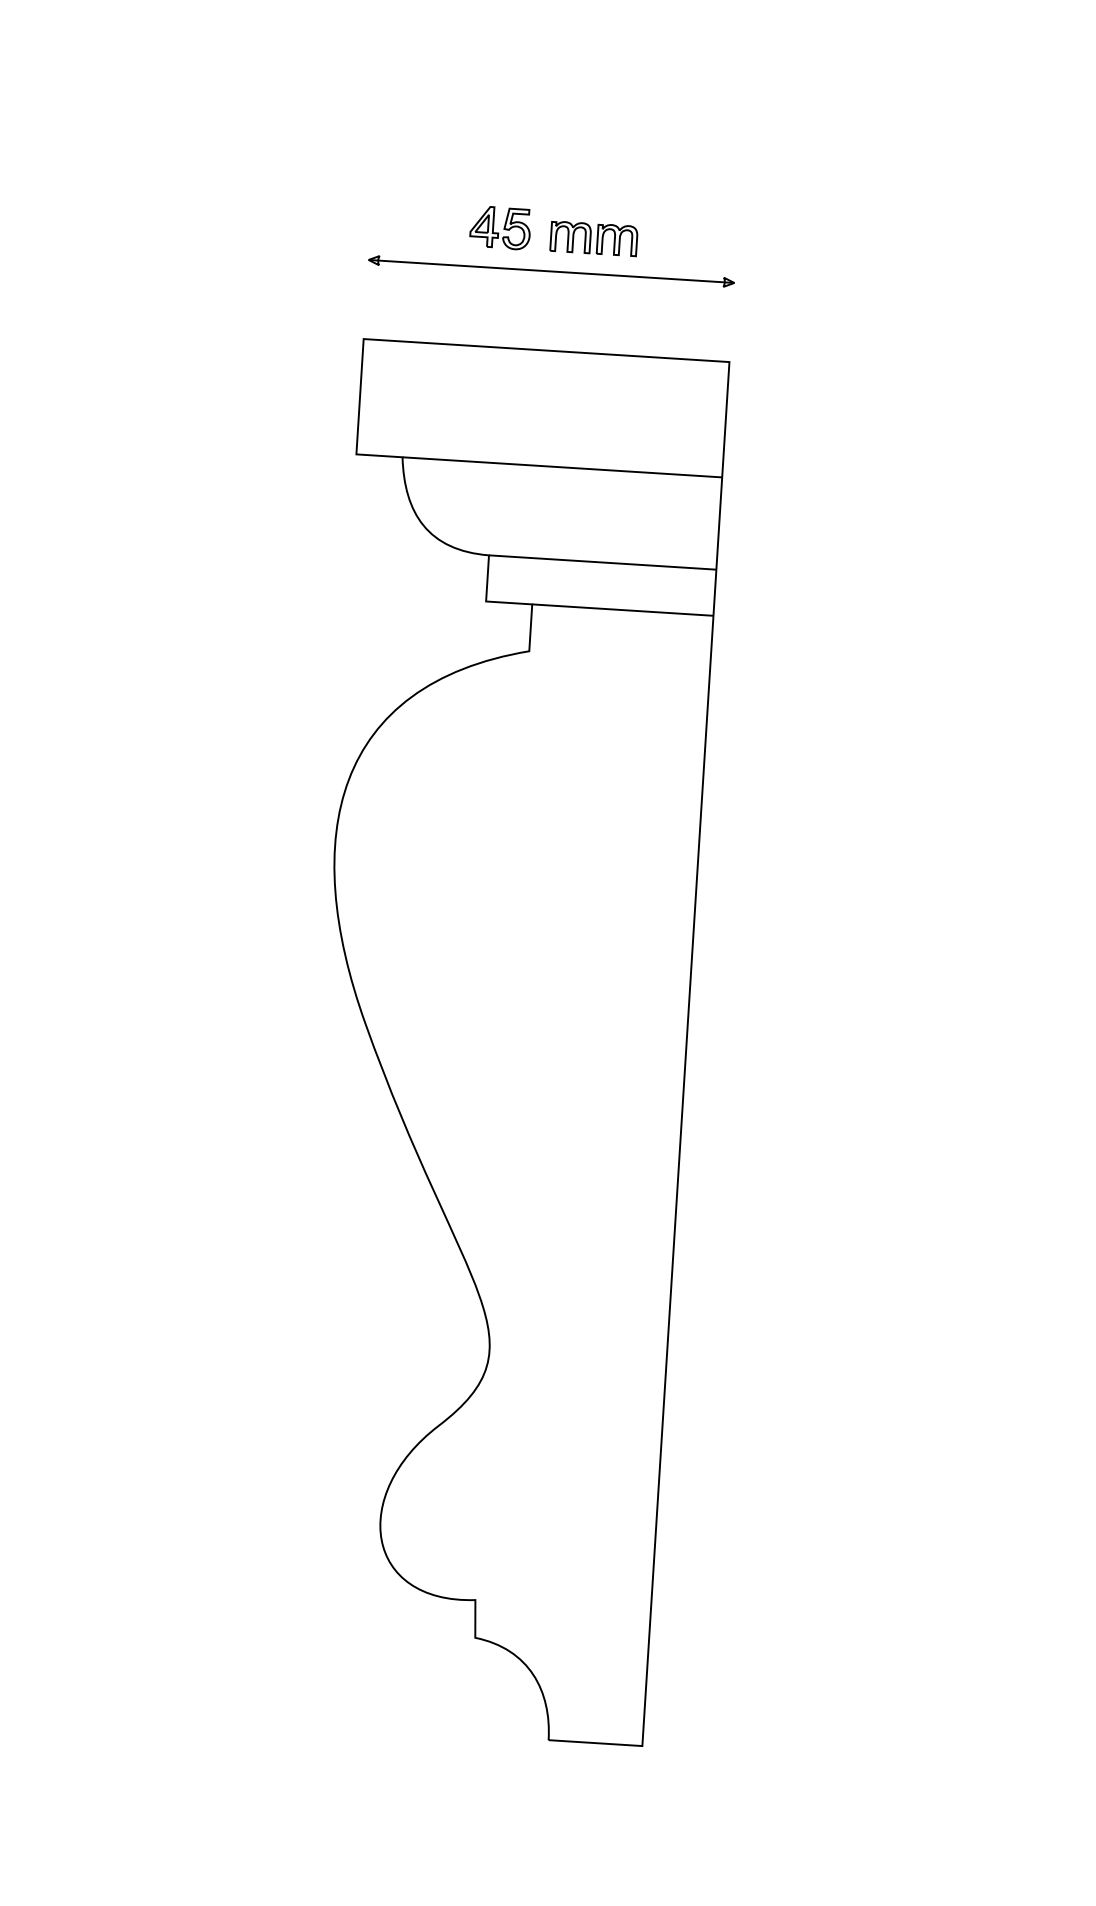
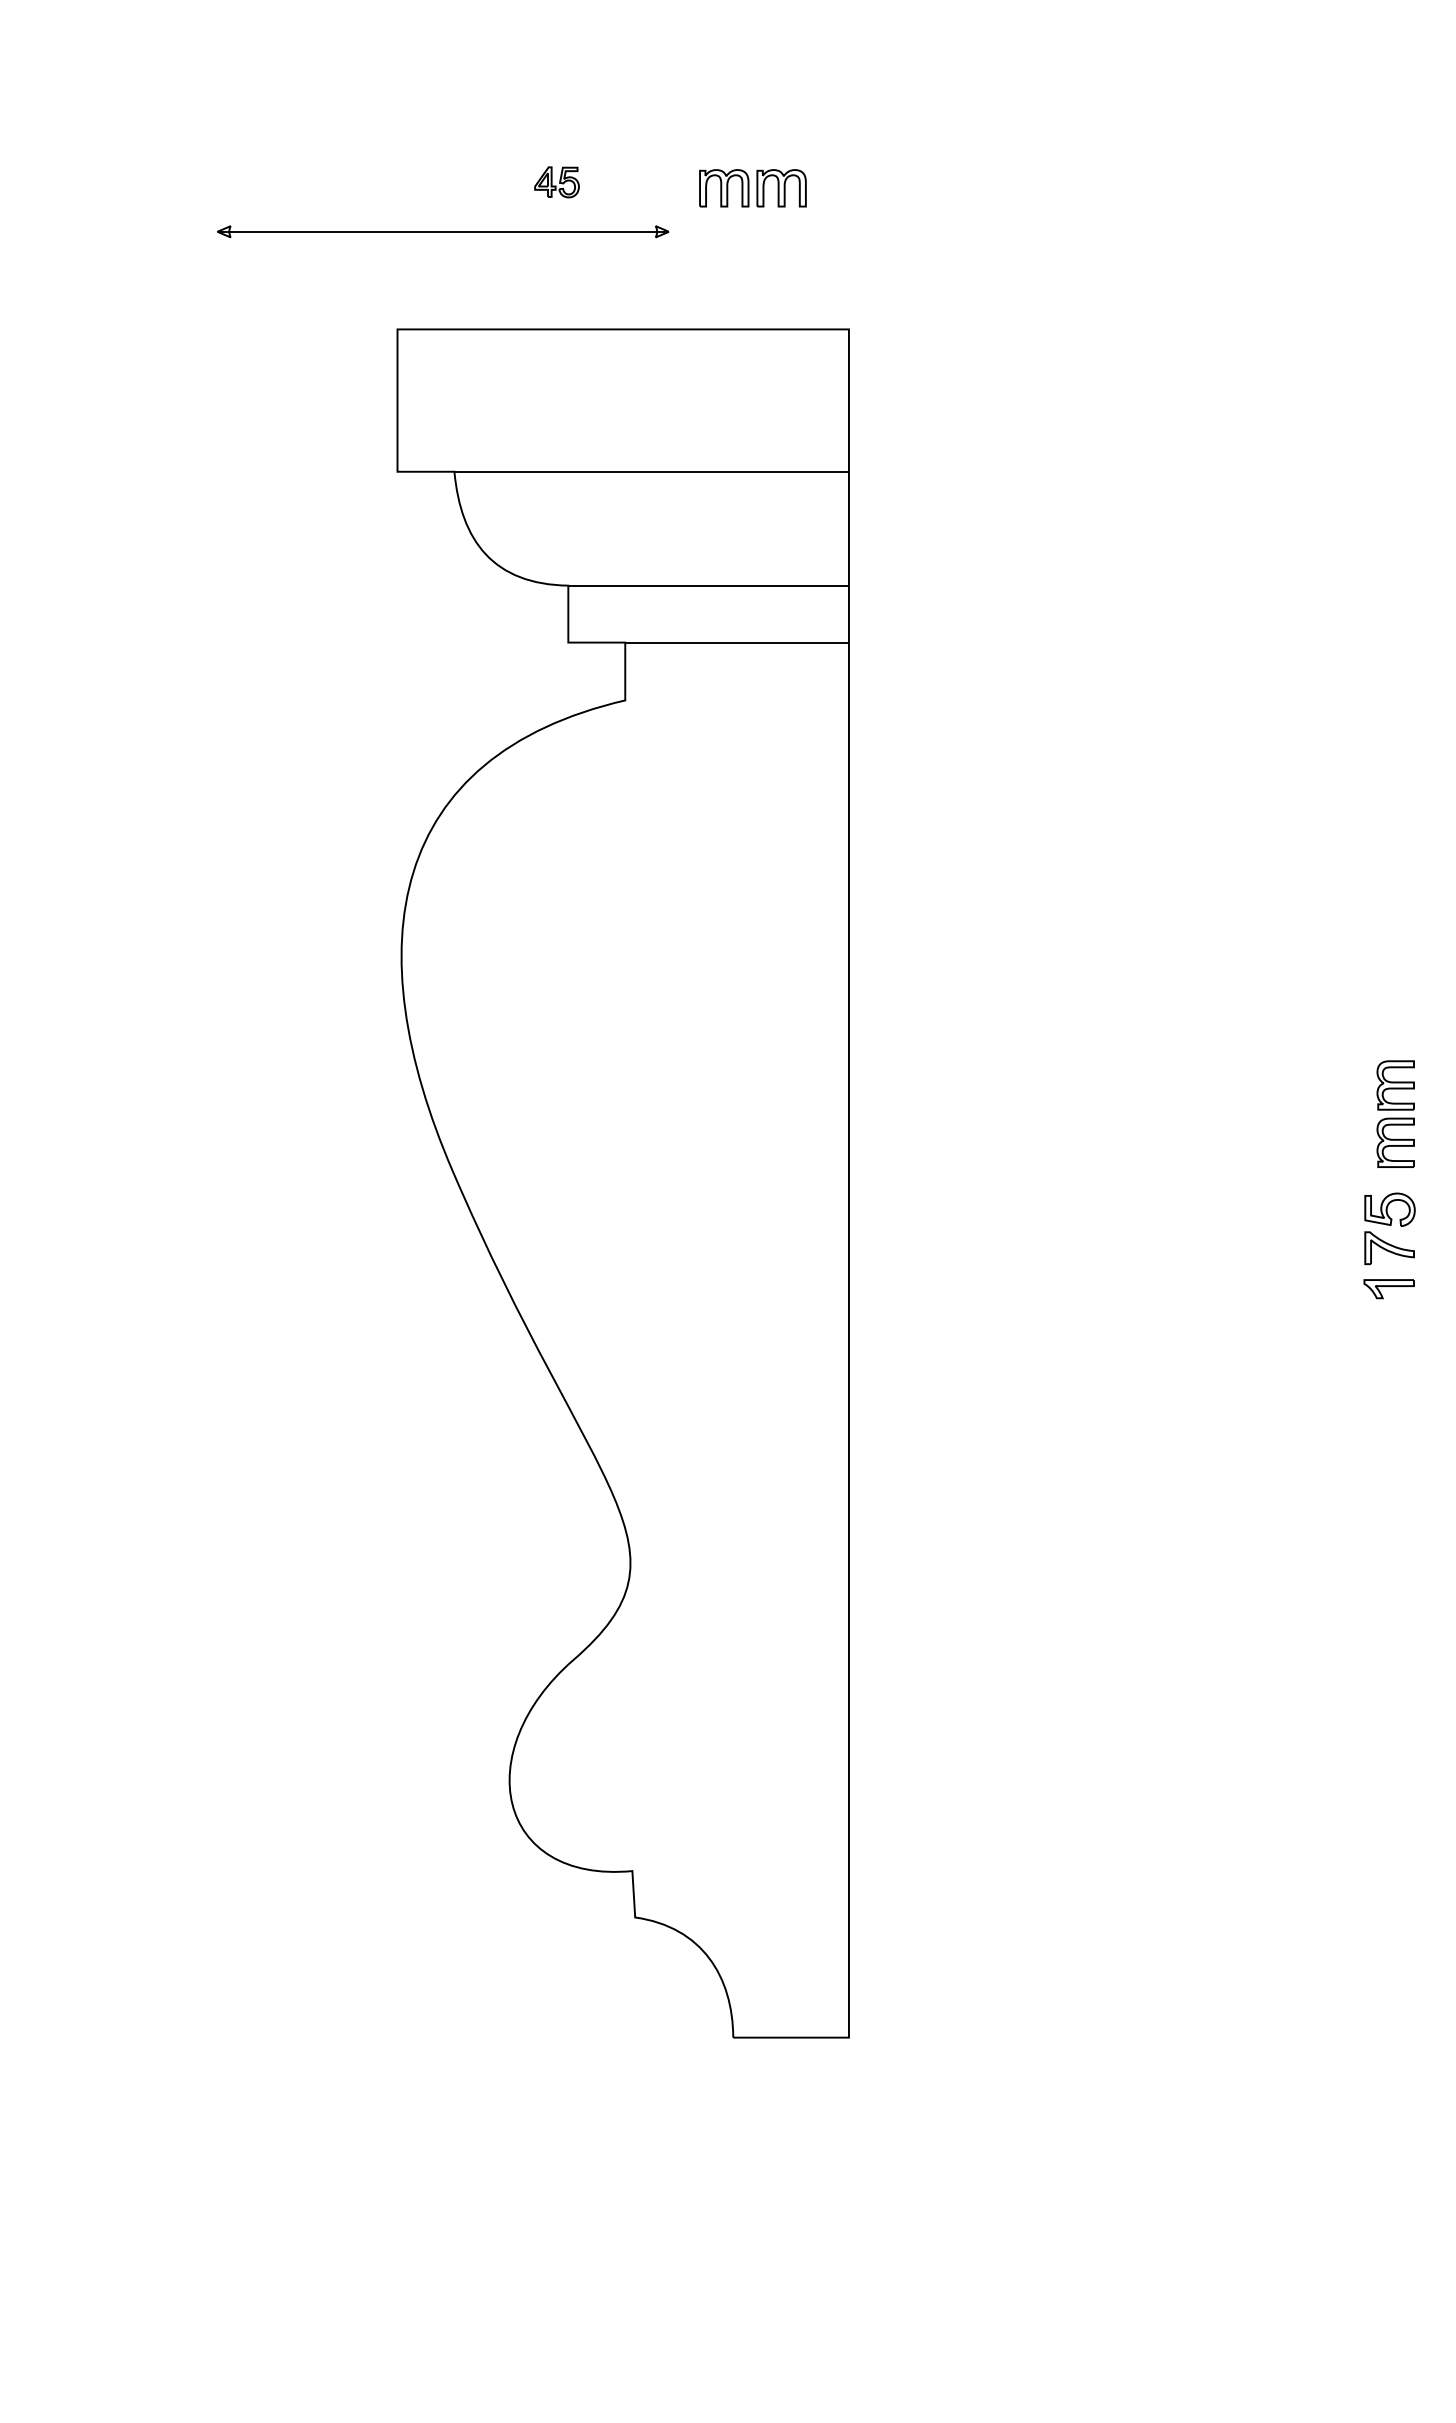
part: (499, 228) -> (556, 182), size x0.6
part: (593, 238) -> (752, 188), moved
part: (551, 271) -> (443, 231), moved

